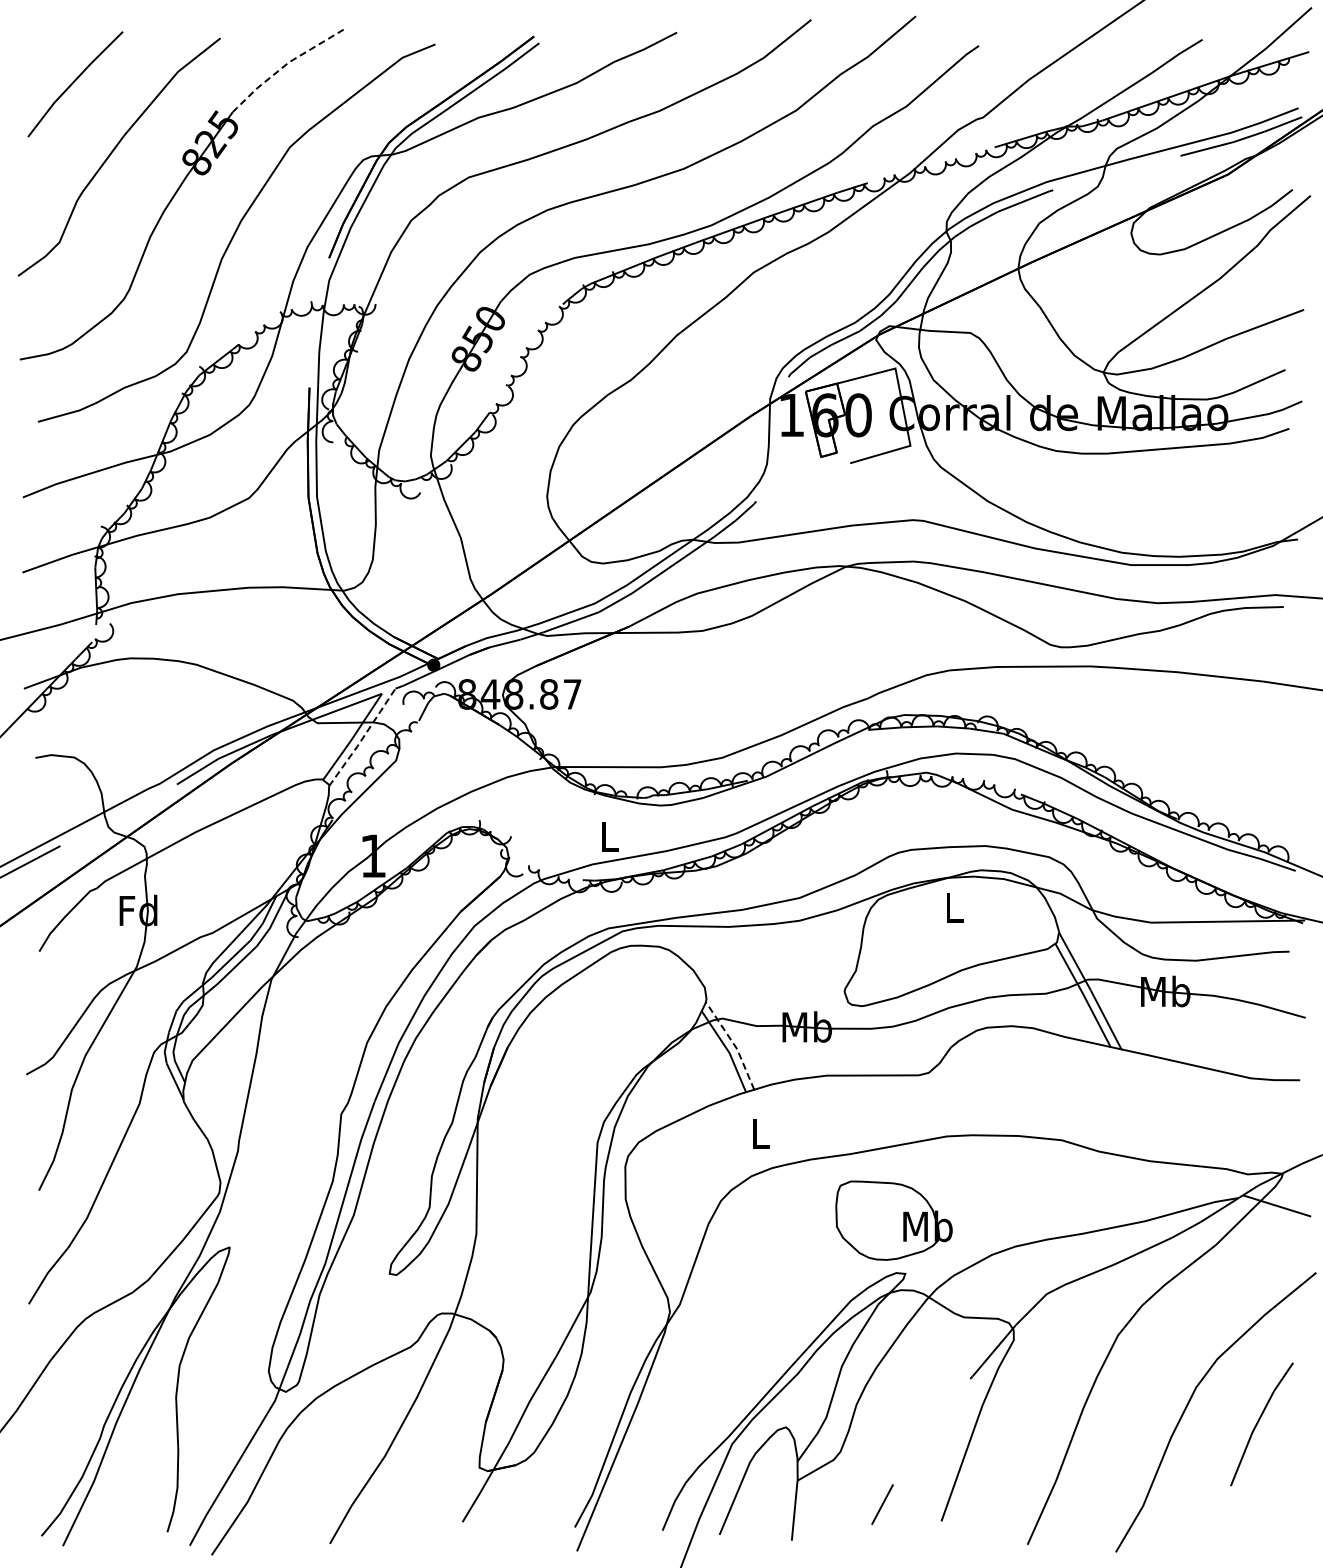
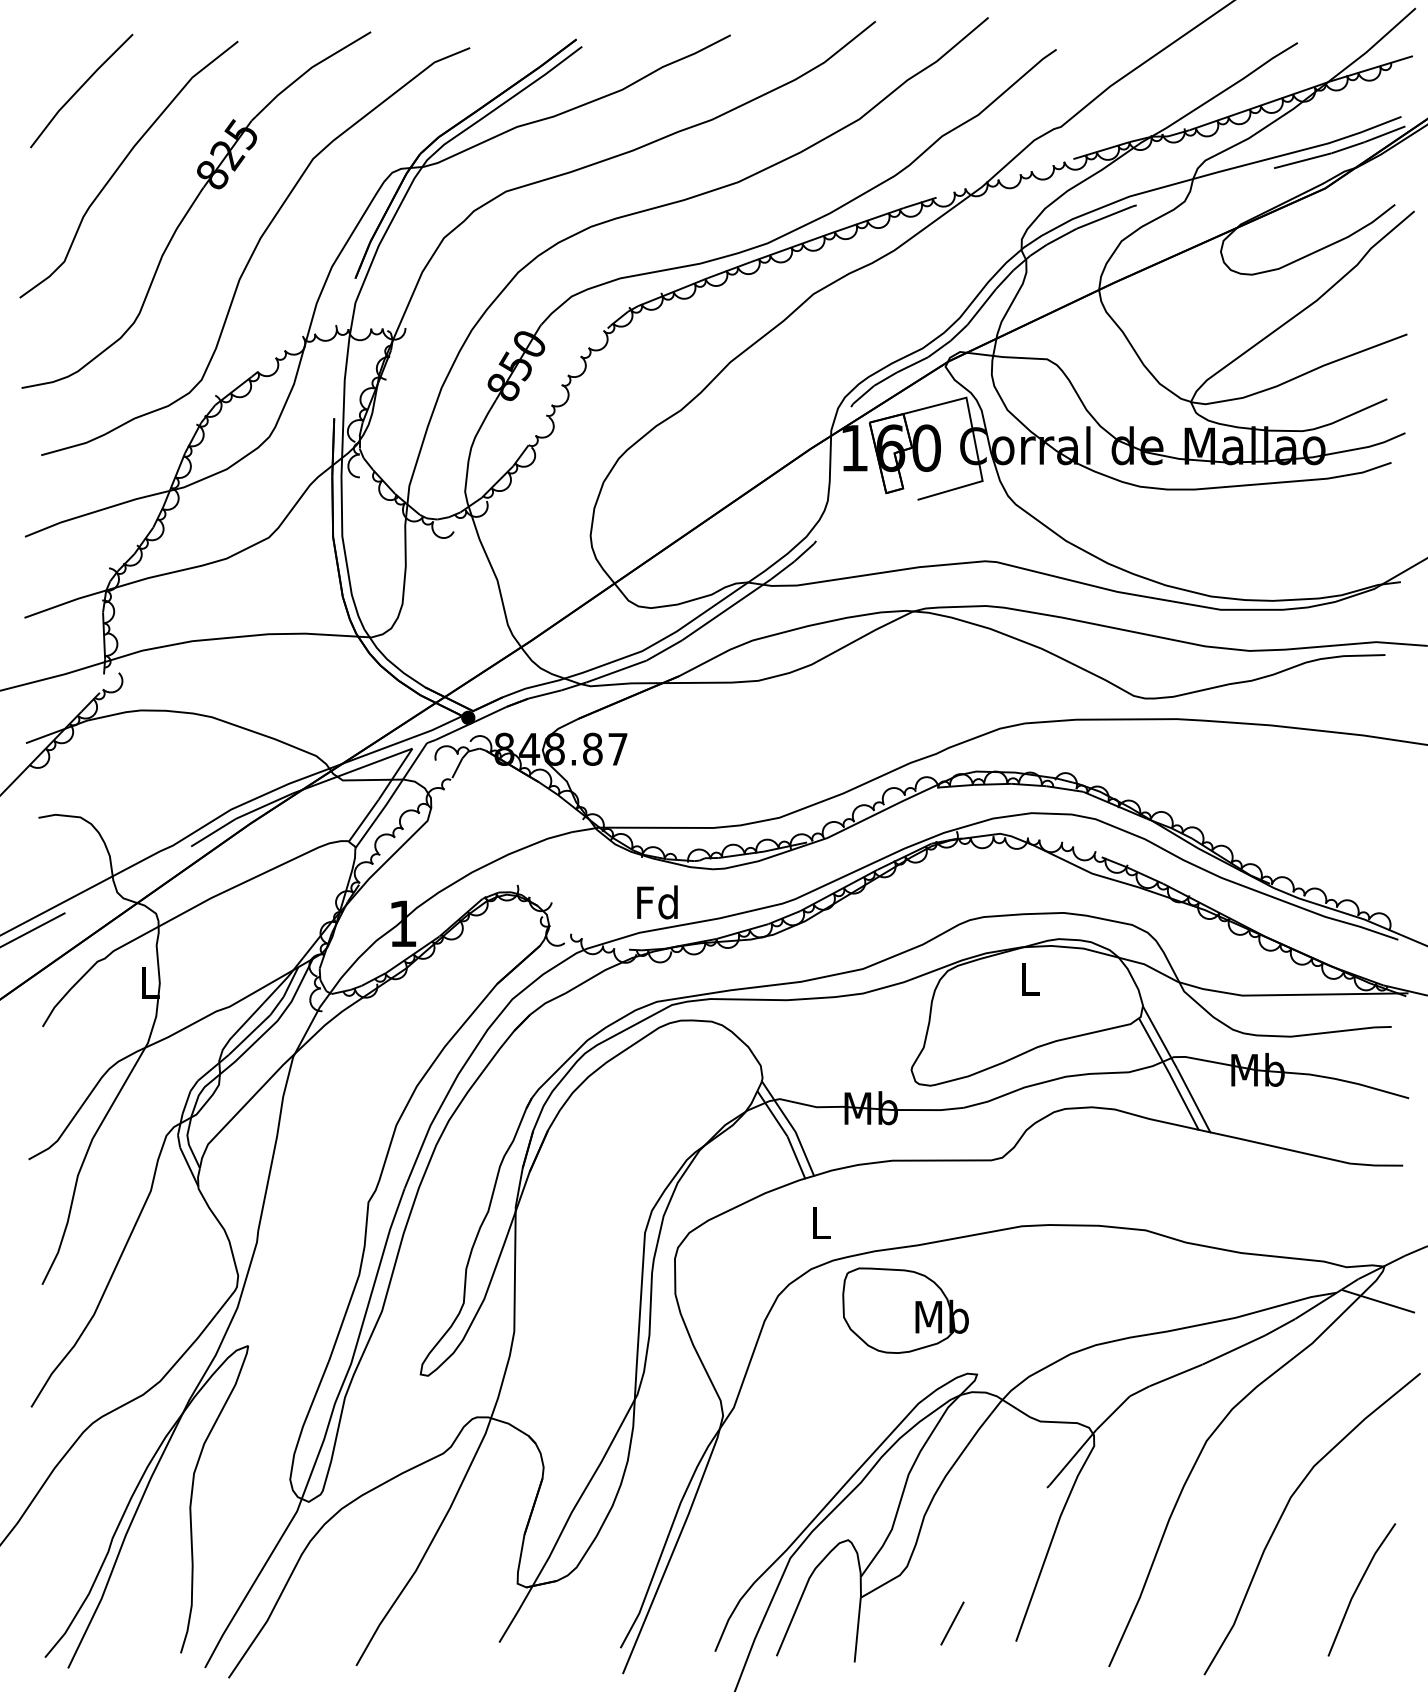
line: (286, 64) -> (309, 69), dashed -> solid
line: (362, 738) -> (391, 796), dashed -> solid
text: (608, 836) -> (656, 902), L -> Fd
text: (138, 910) -> (149, 982), Fd -> L
line: (733, 1044) -> (791, 1127), dashed -> solid
part: (893, 1220) -> (904, 1310), moved
line: (1258, 1423) -> (1358, 1588), moved

